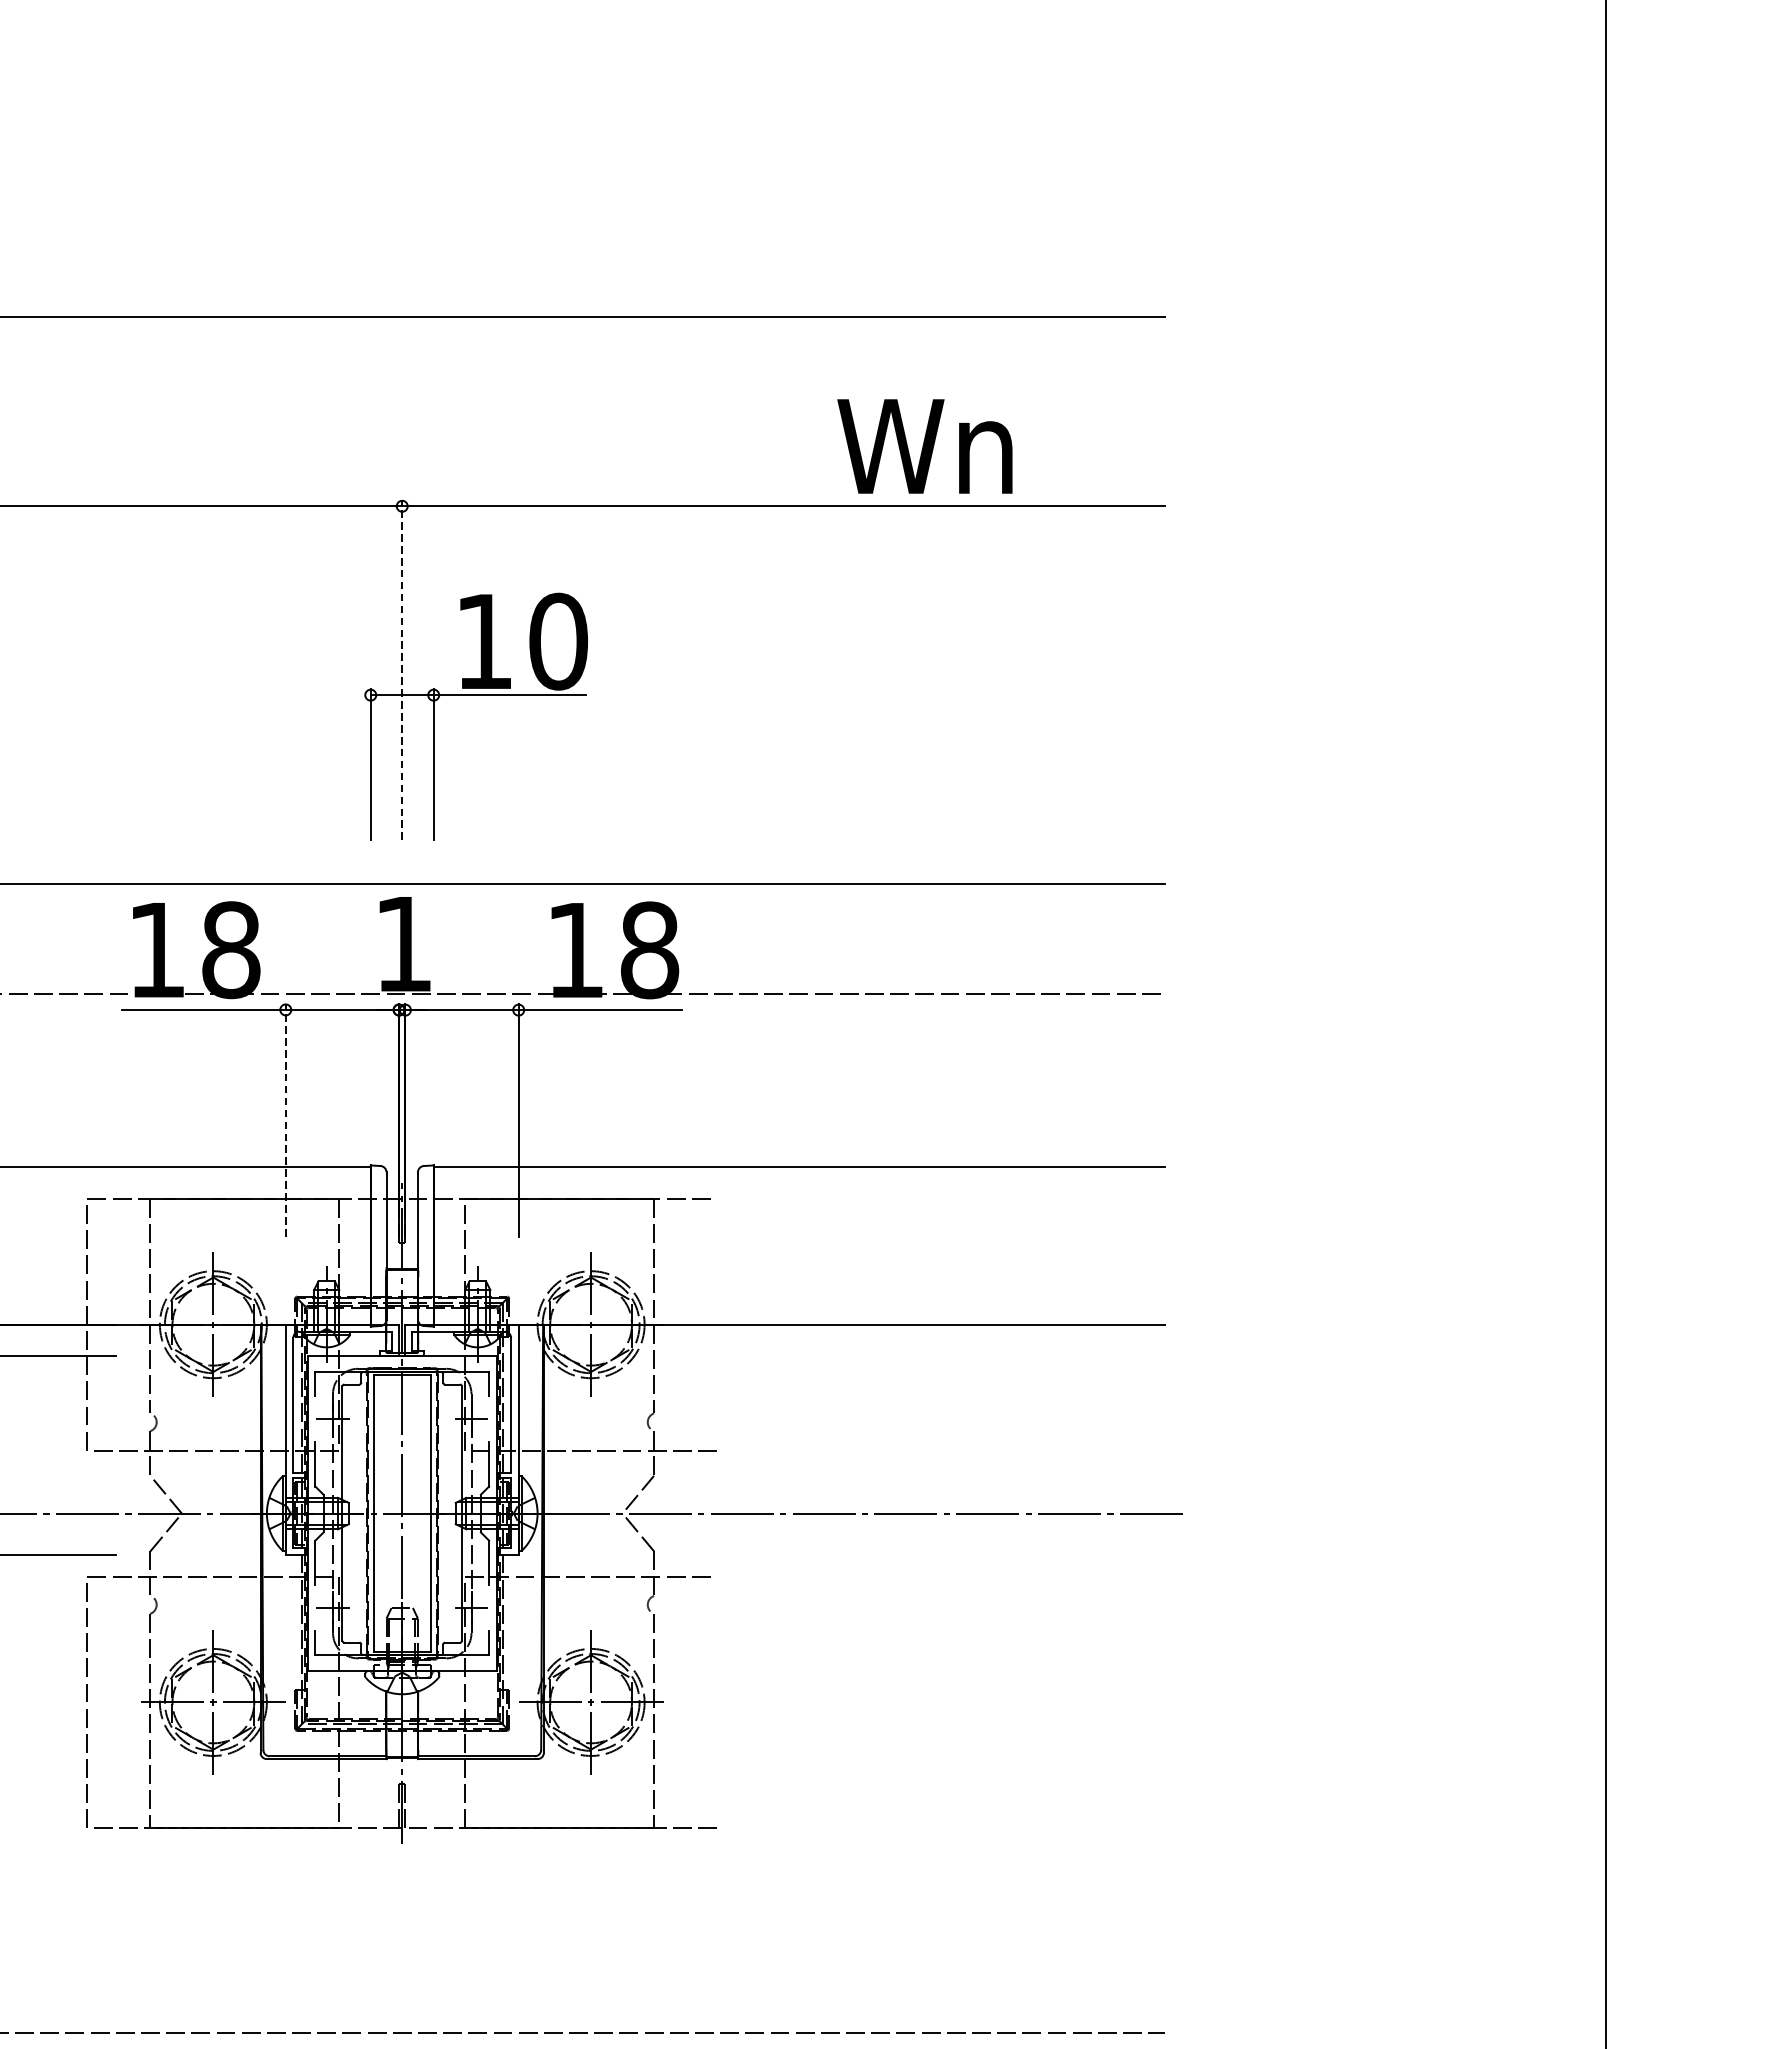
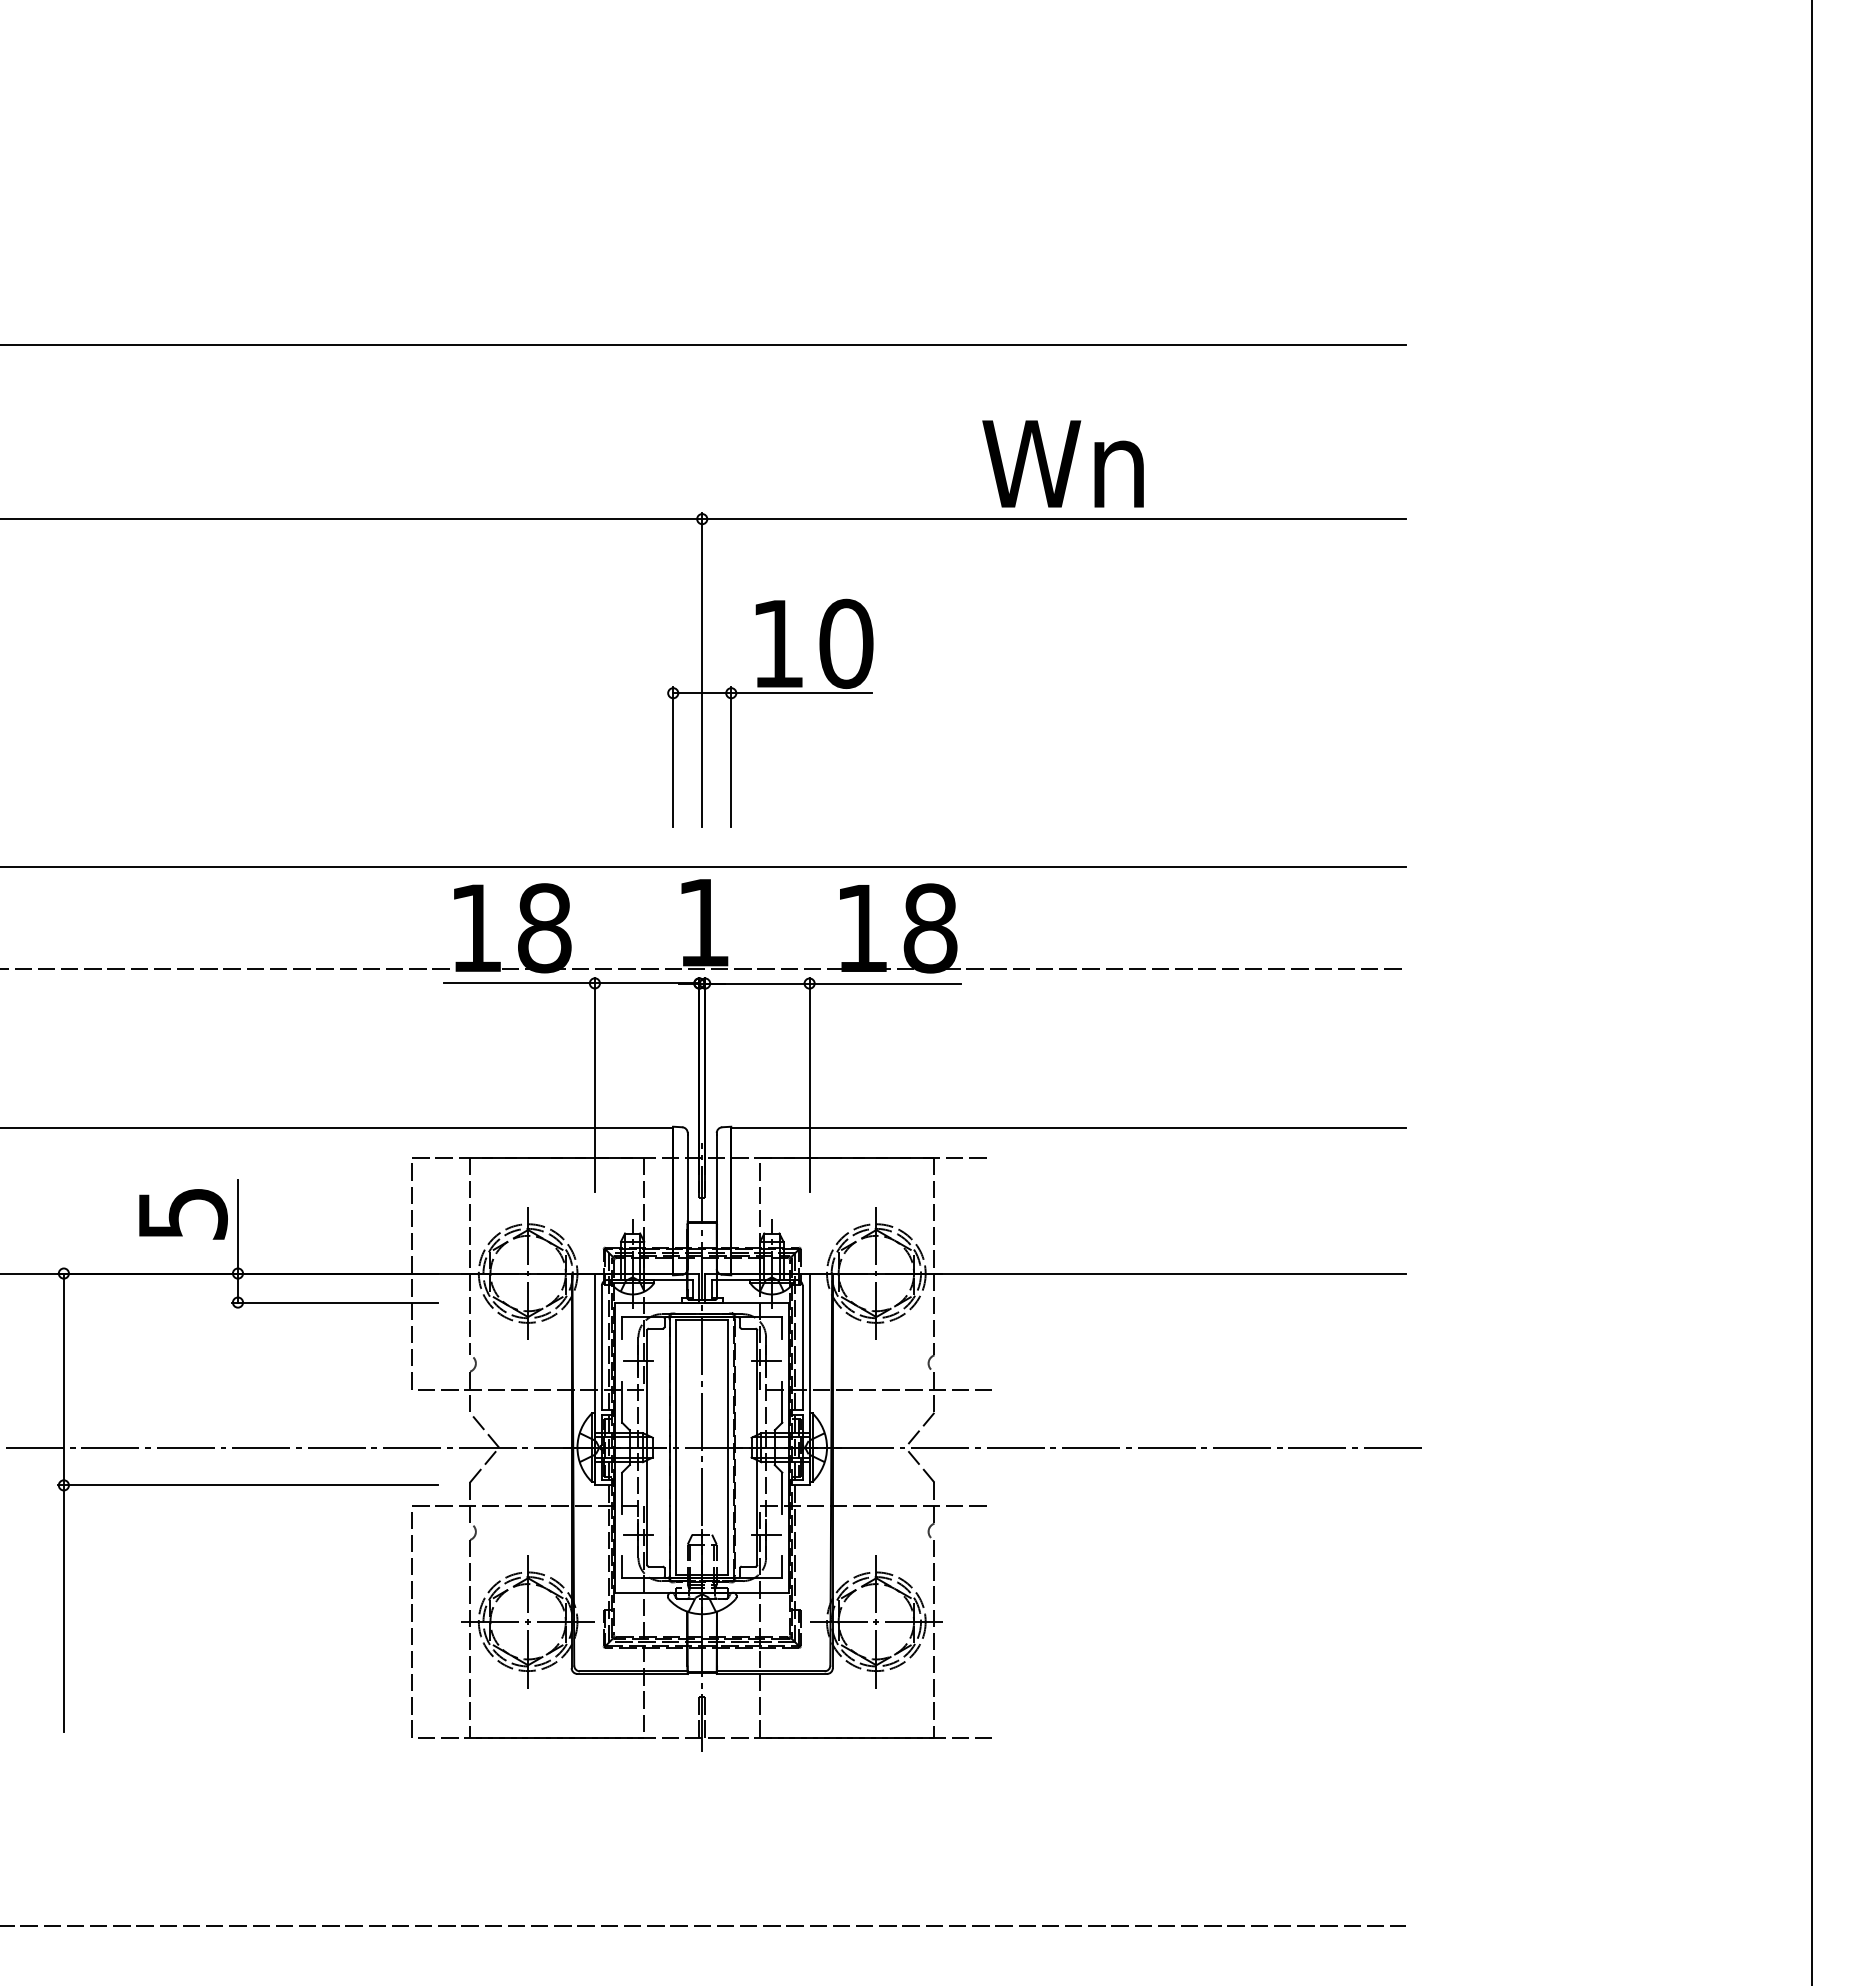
text: (924, 445) -> (1062, 463), moved
line: (402, 670) -> (702, 670), dashed -> solid
line: (285, 1119) -> (594, 1084), dashed -> solid

